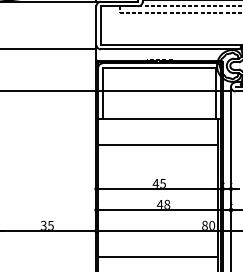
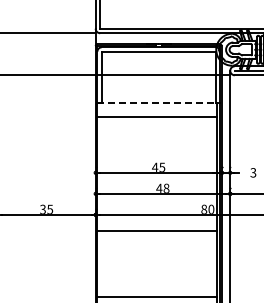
line: (158, 119) -> (157, 103), solid -> dashed
line: (157, 144) -> (156, 116), moved
line: (157, 256) -> (156, 230), moved

